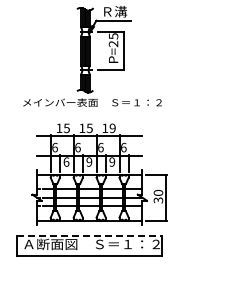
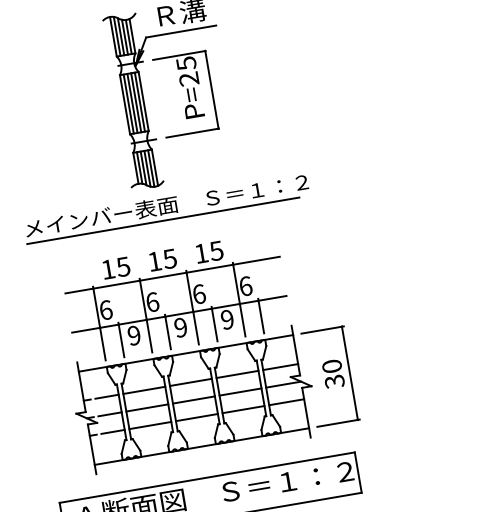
line: (89, 109) -> (162, 220), added
text: (112, 127) -> (215, 249), 19 -> 15
text: (66, 161) -> (134, 334), 6 -> 9
line: (89, 235) -> (206, 476), dashed -> solid

